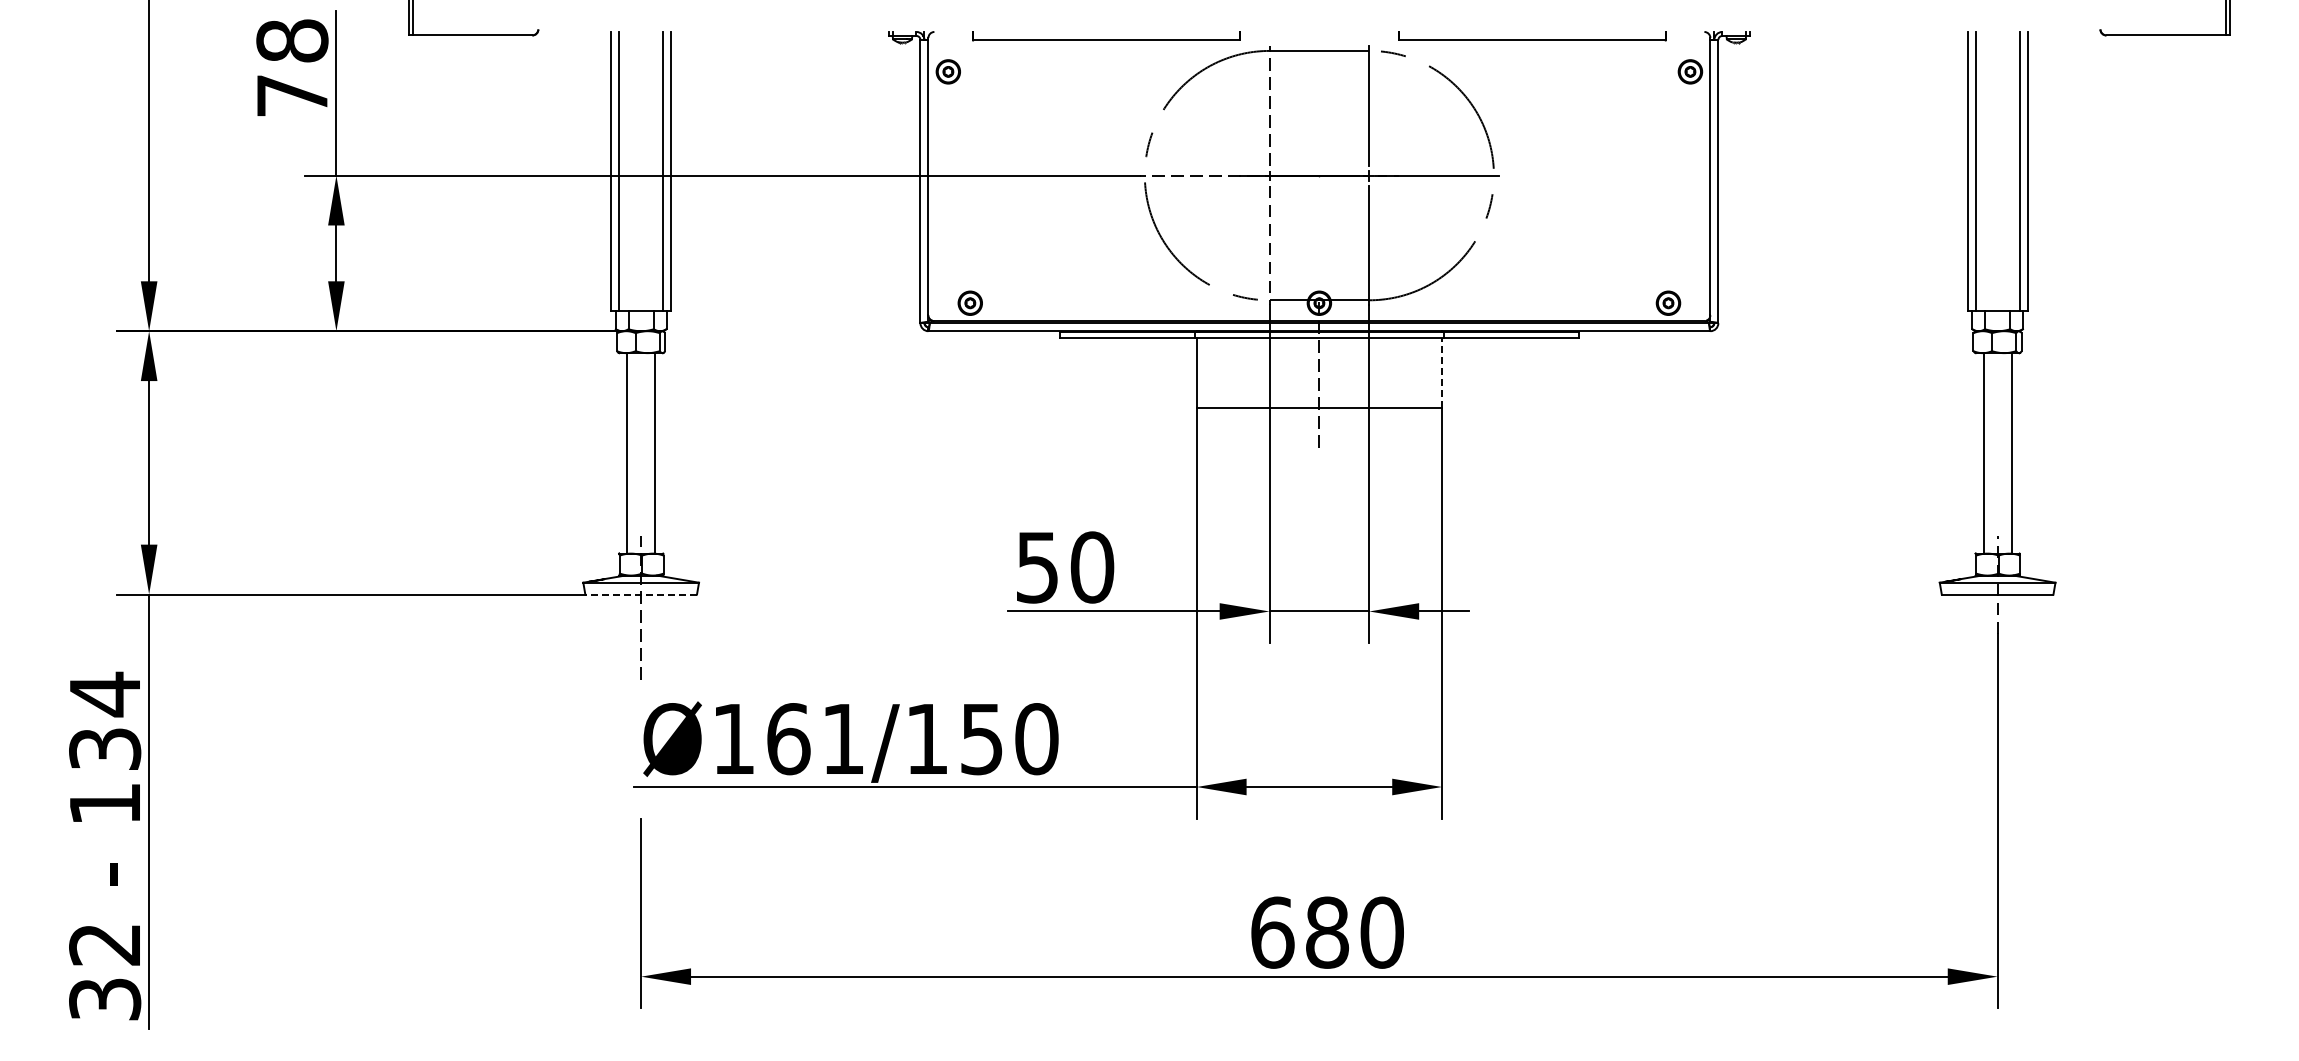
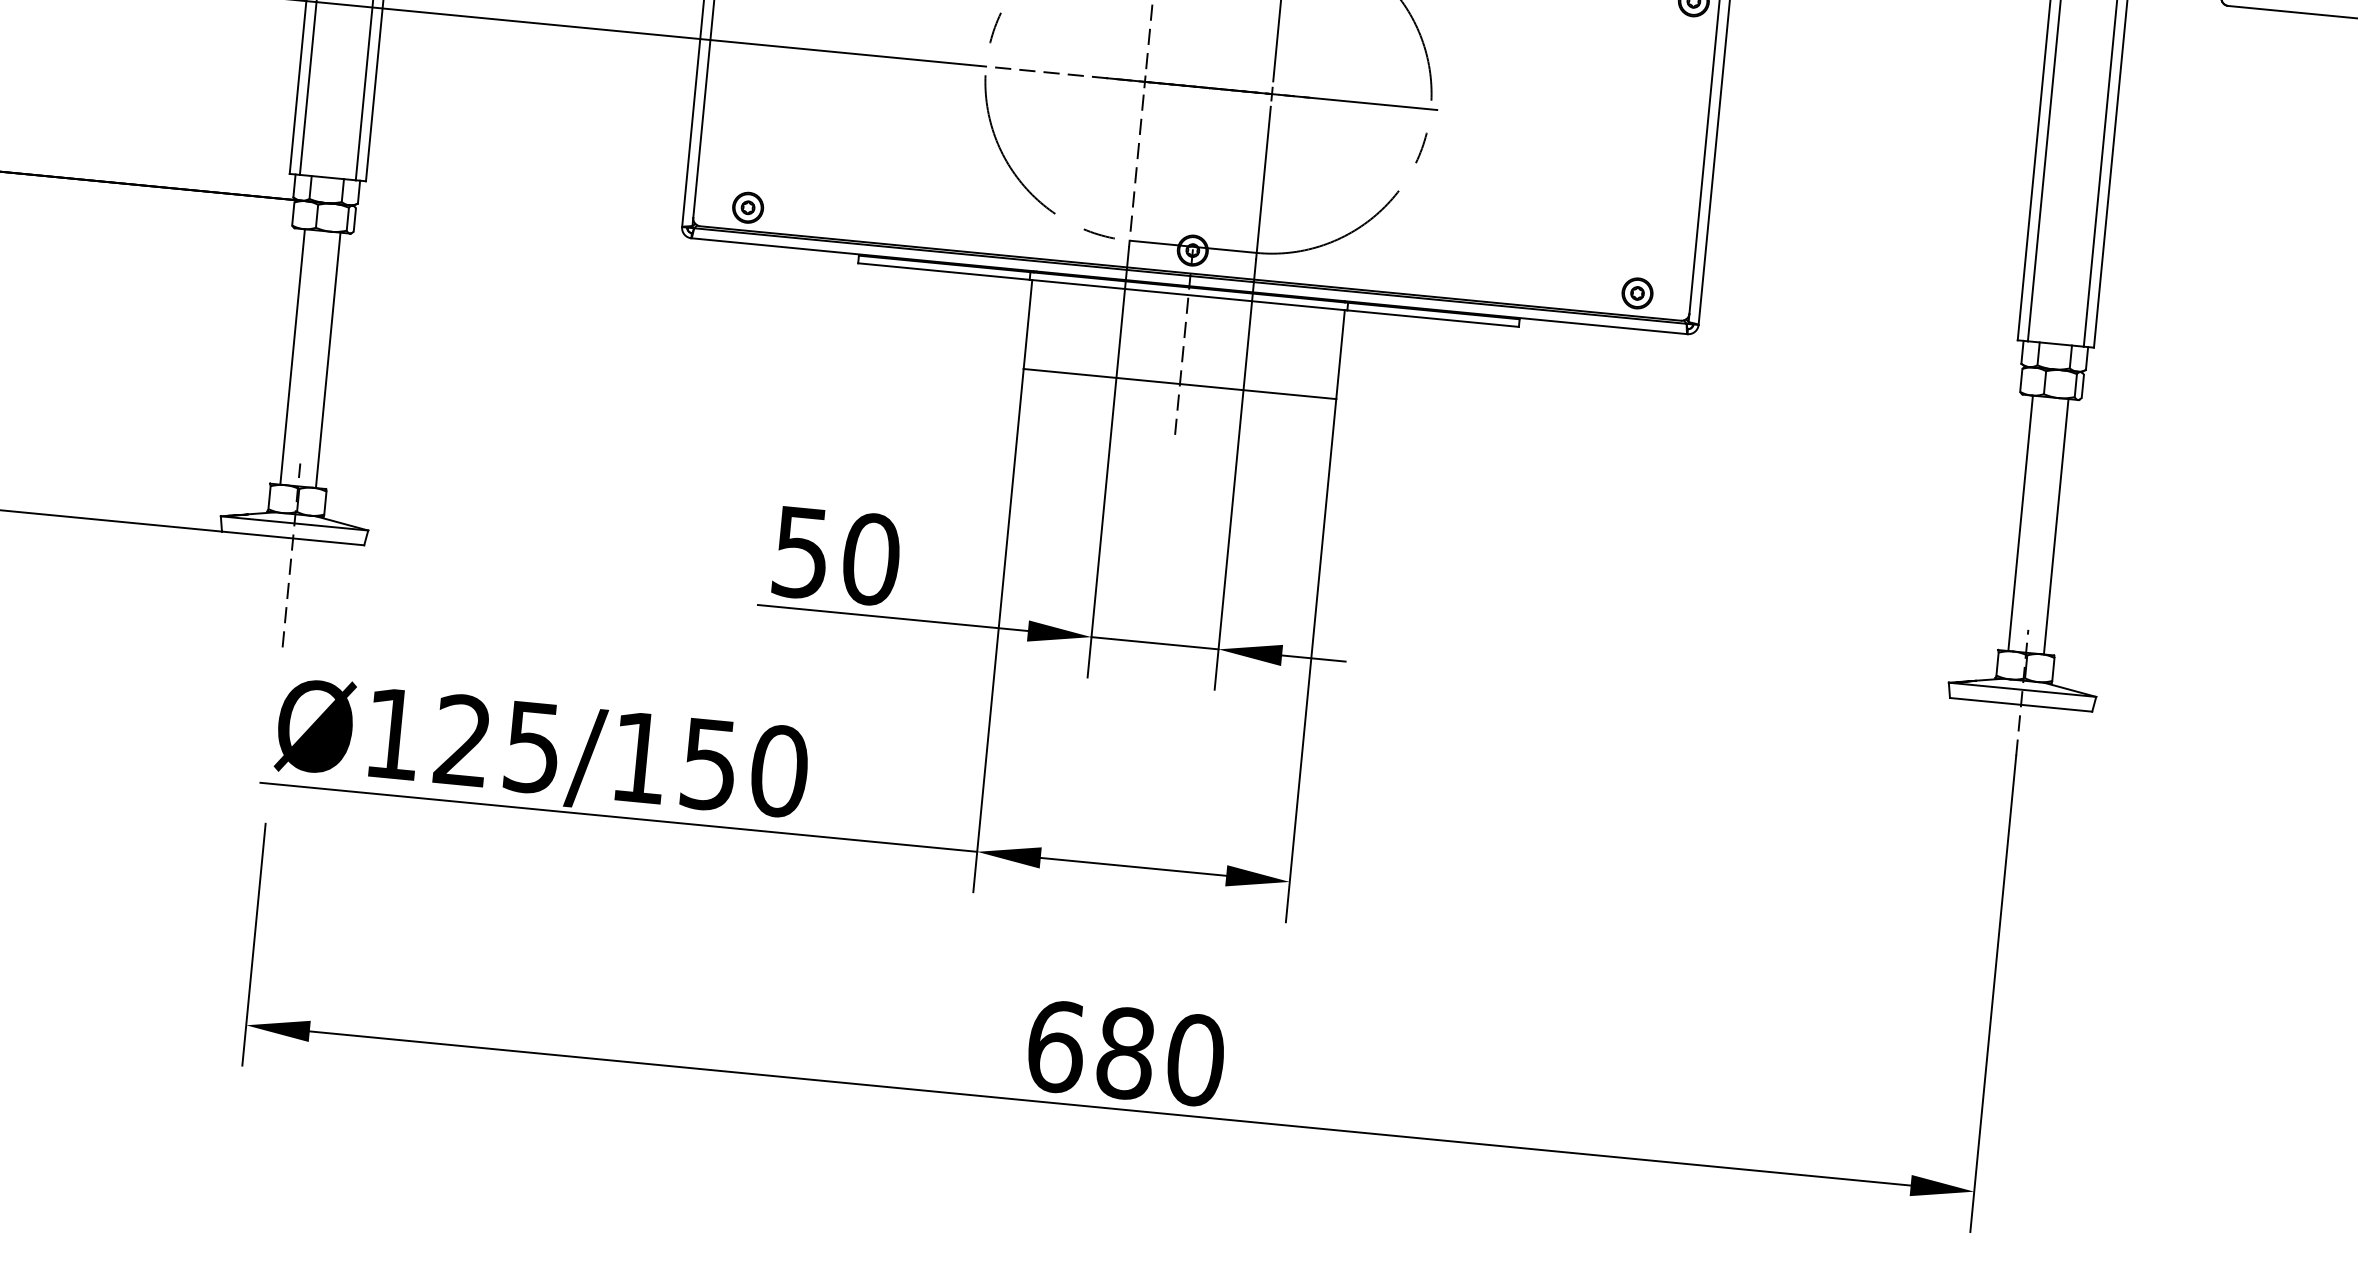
line: (1442, 373) -> (1341, 355), dashed -> solid
line: (641, 594) -> (293, 538), dashed -> solid
text: (815, 739) -> (497, 744), Ø161/150 -> Ø125/150

